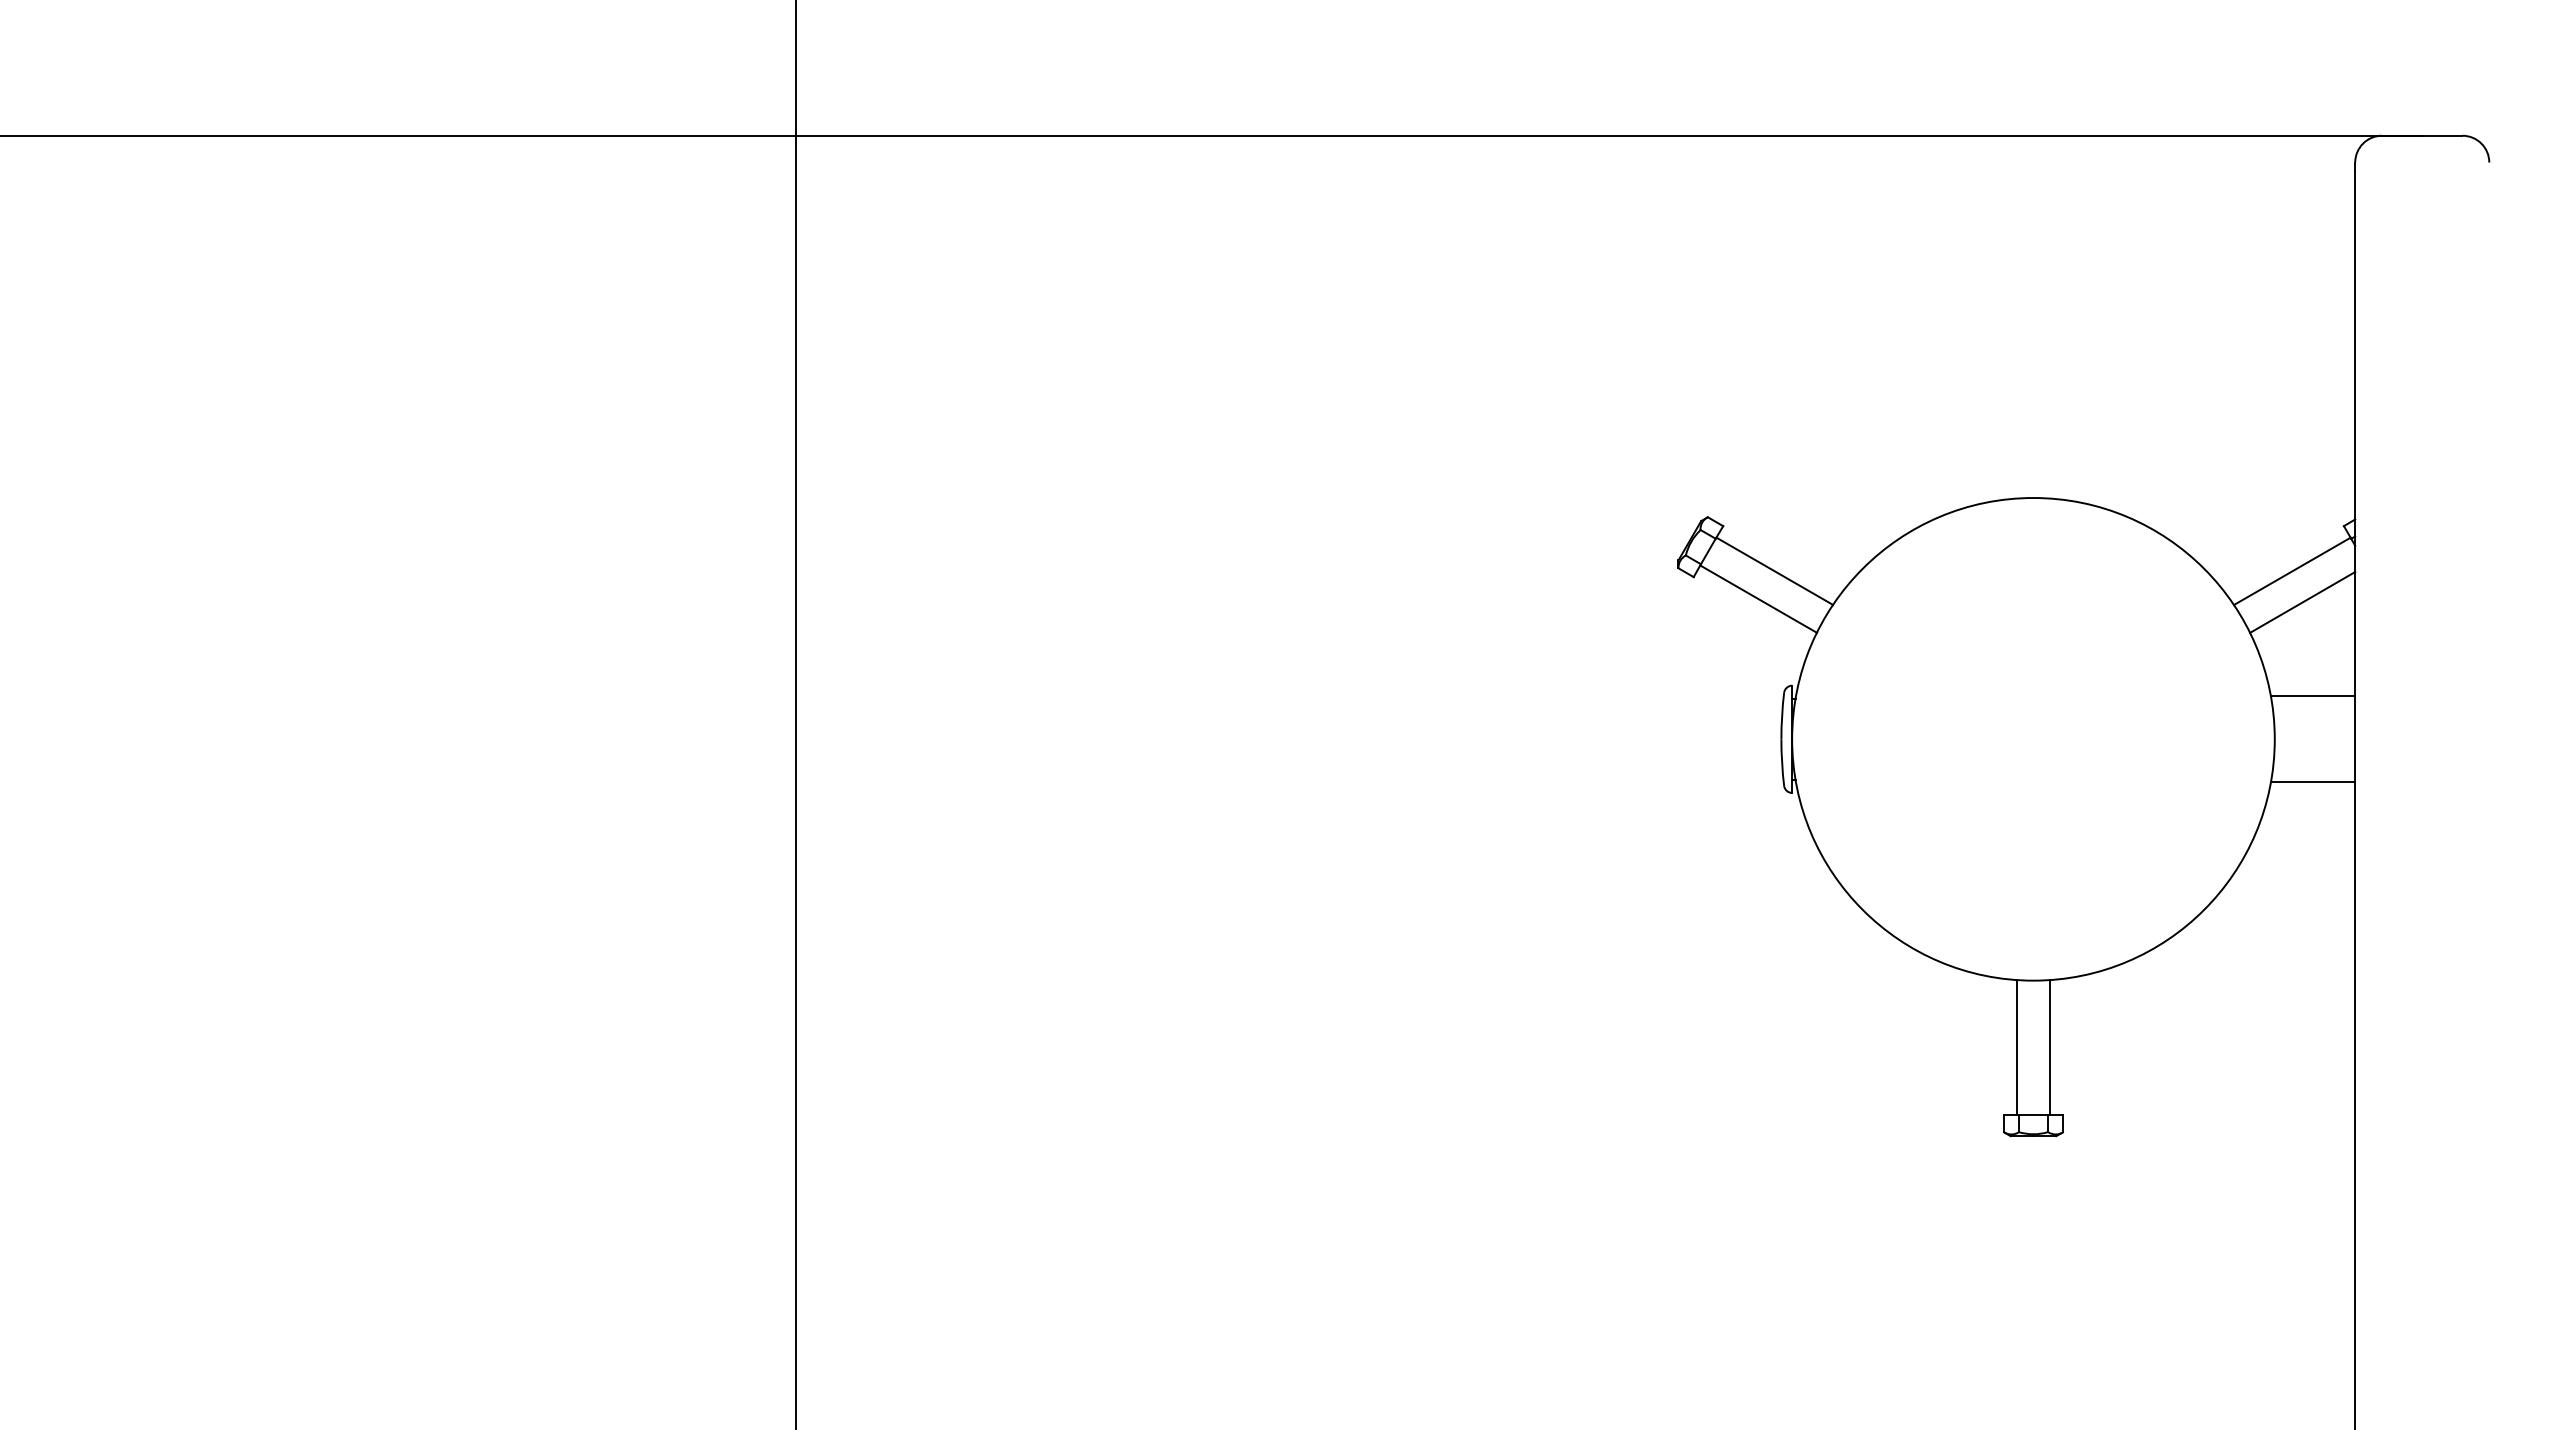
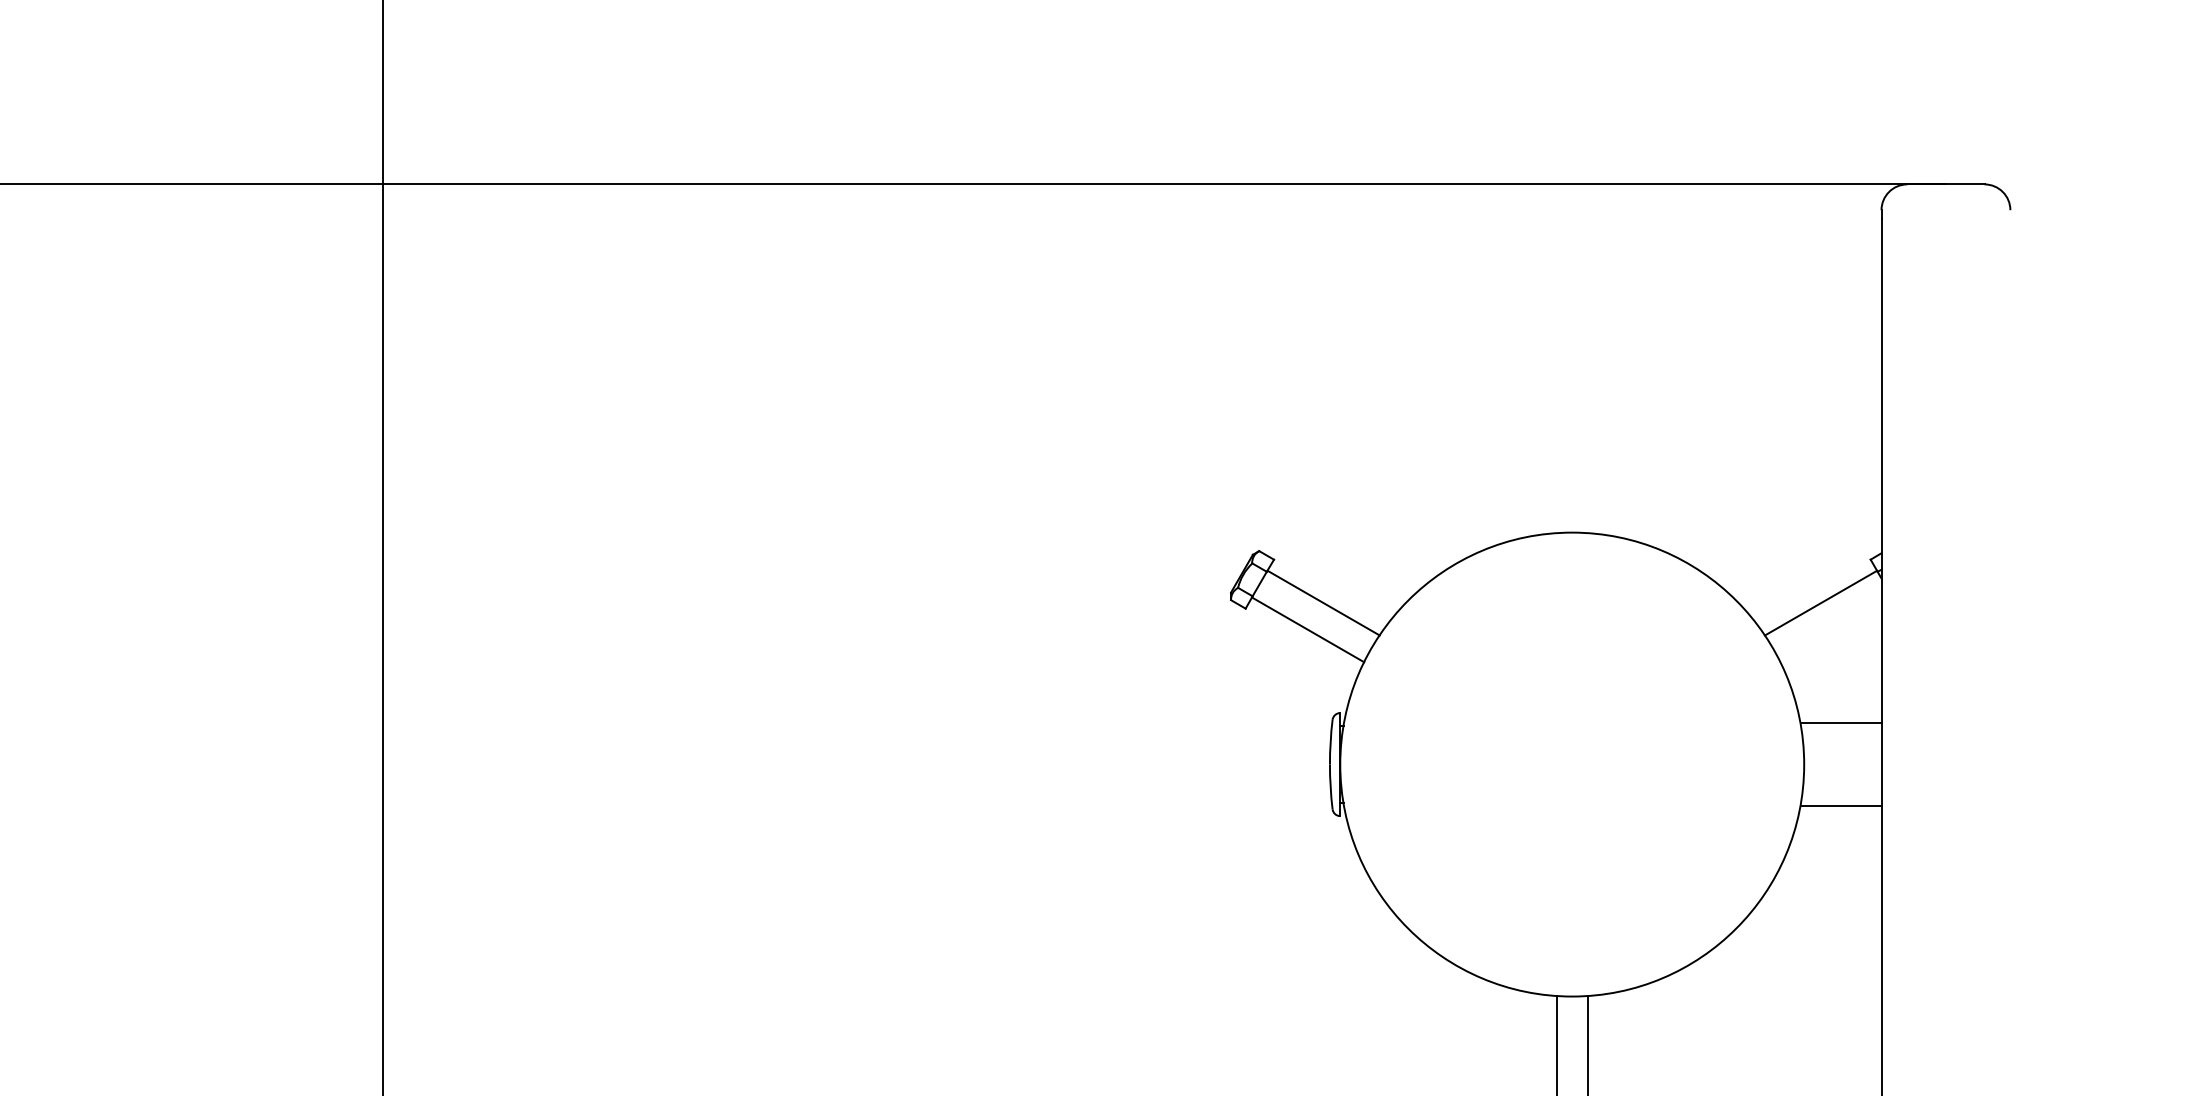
line: (2302, 602) -> (1830, 633), removed

